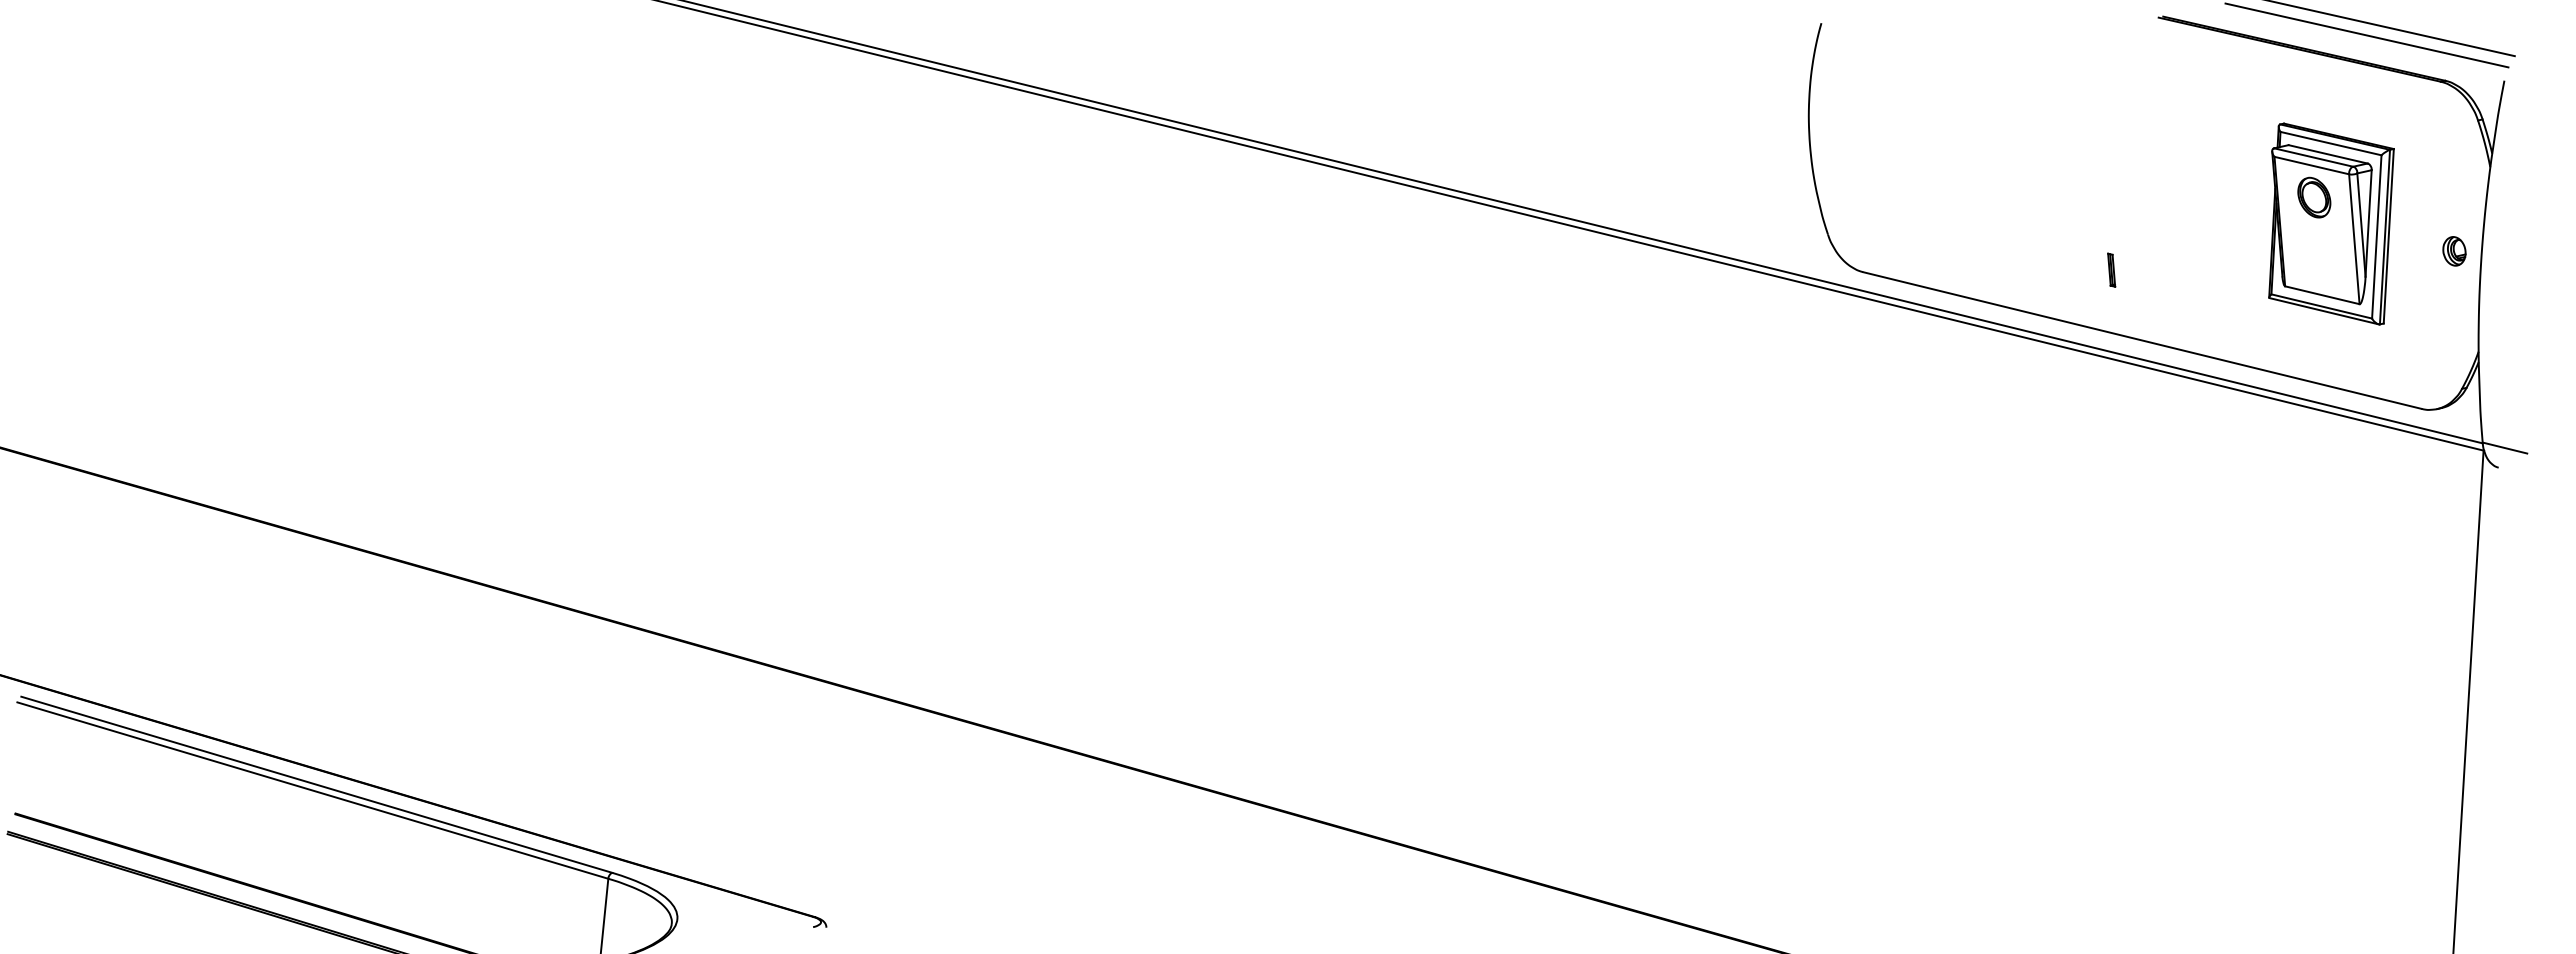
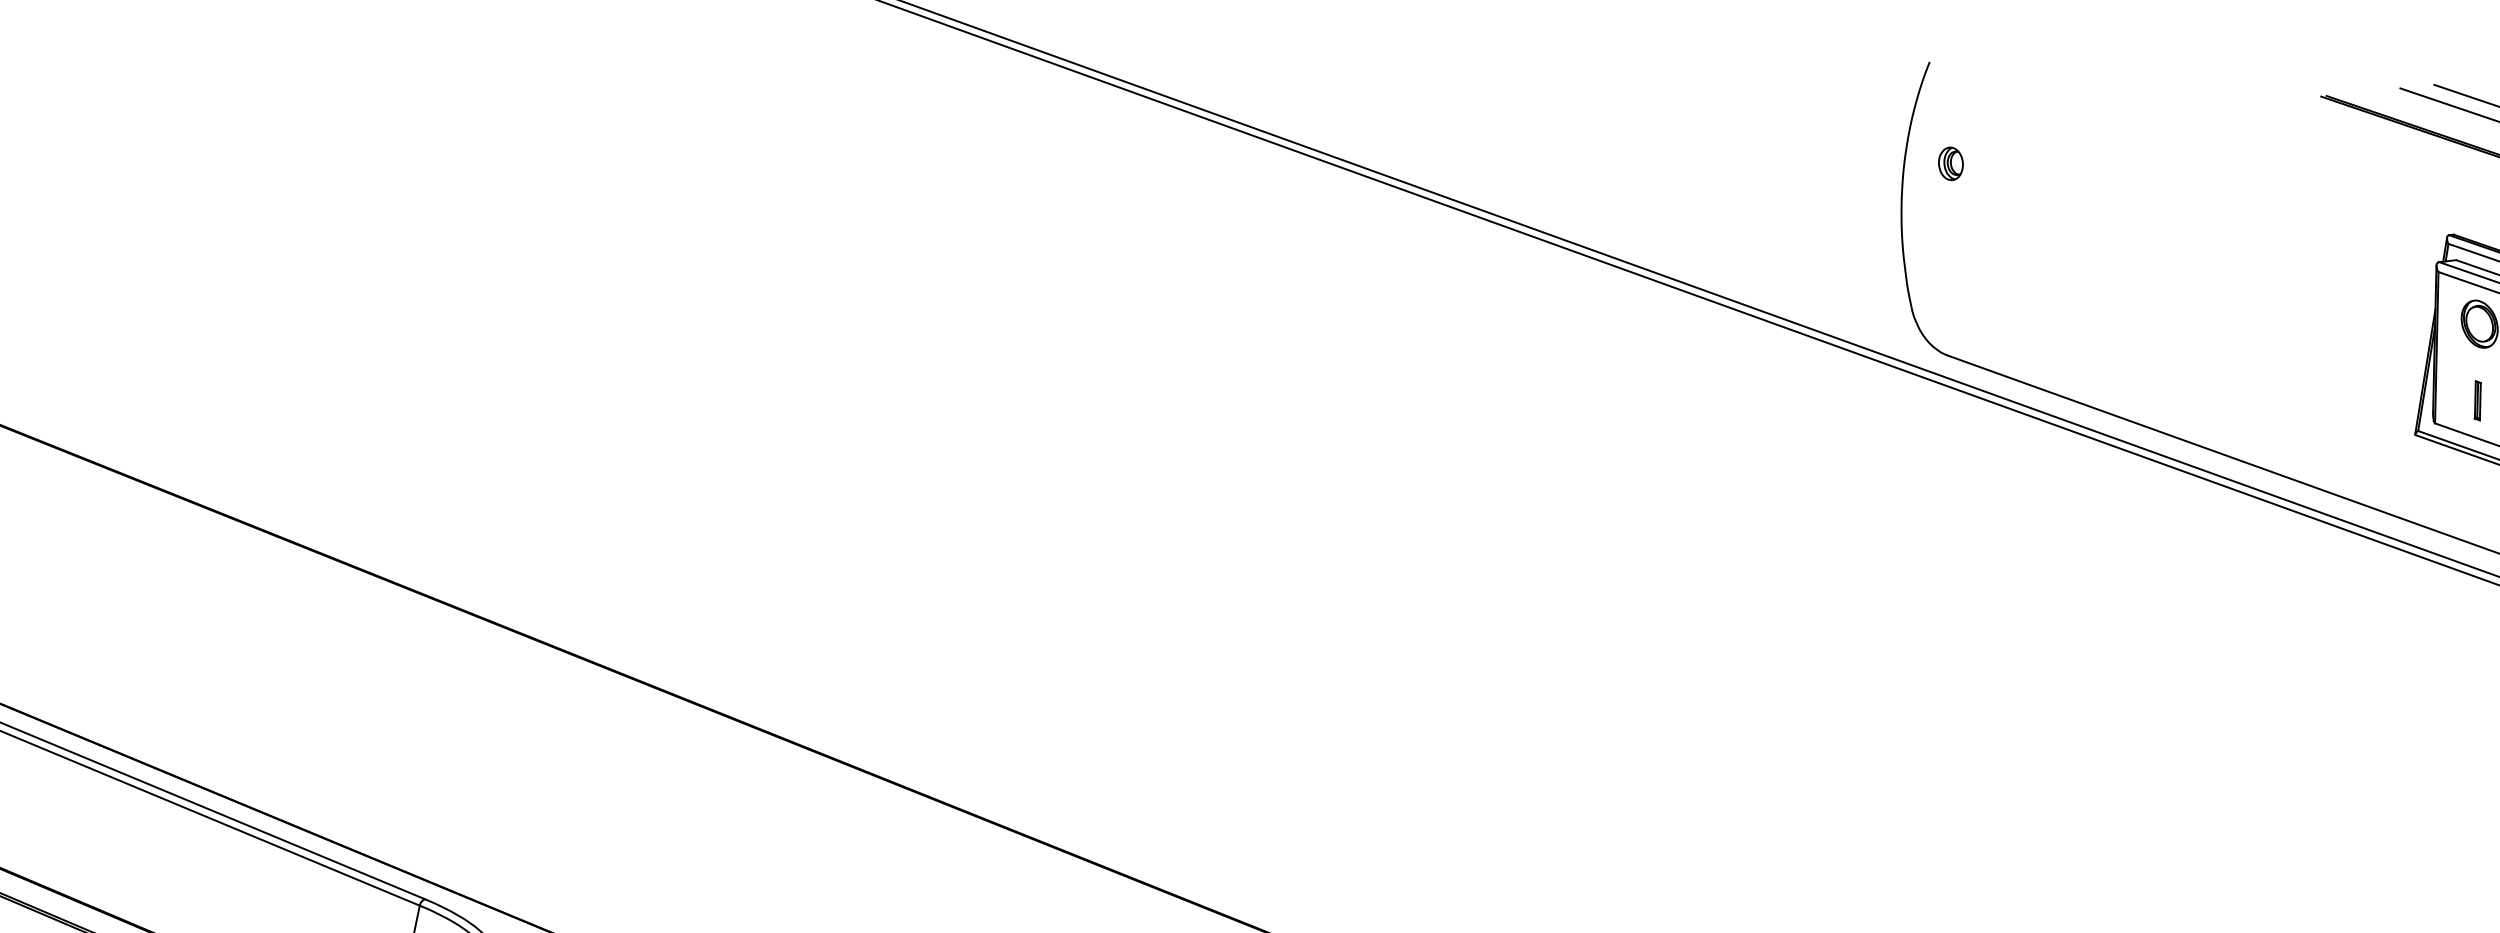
part: (1848, 108) -> (1950, 164), added
part: (2111, 269) -> (2477, 399), moved

